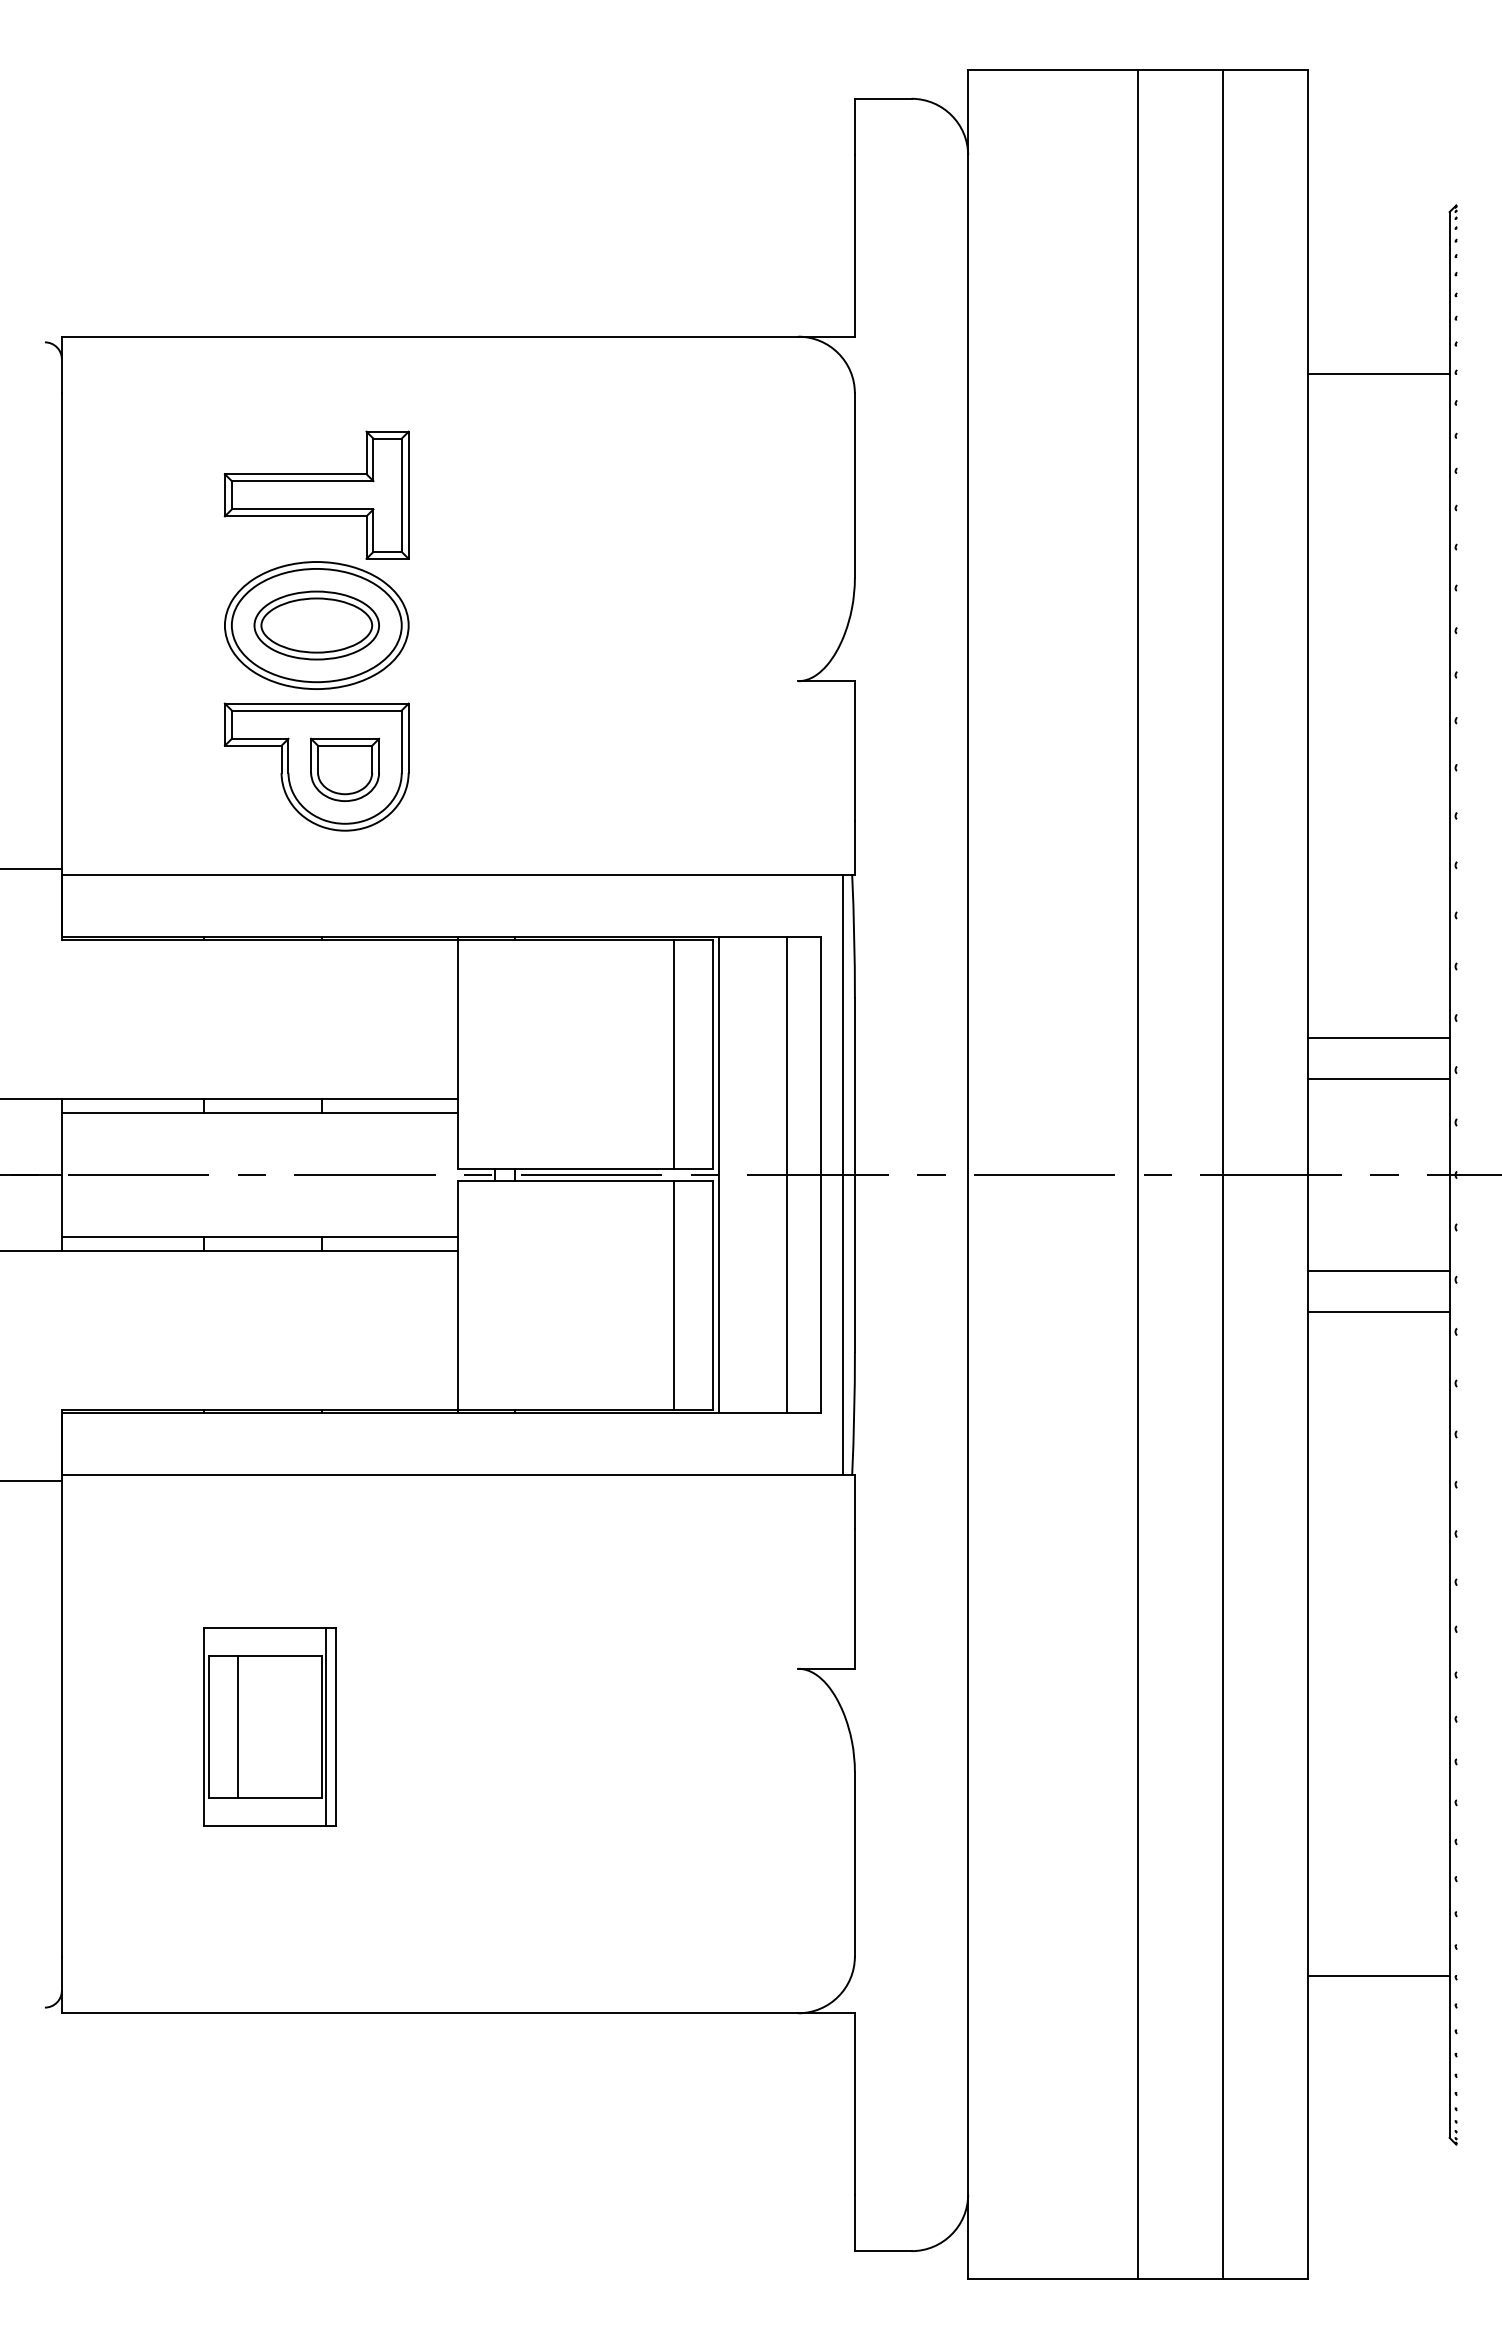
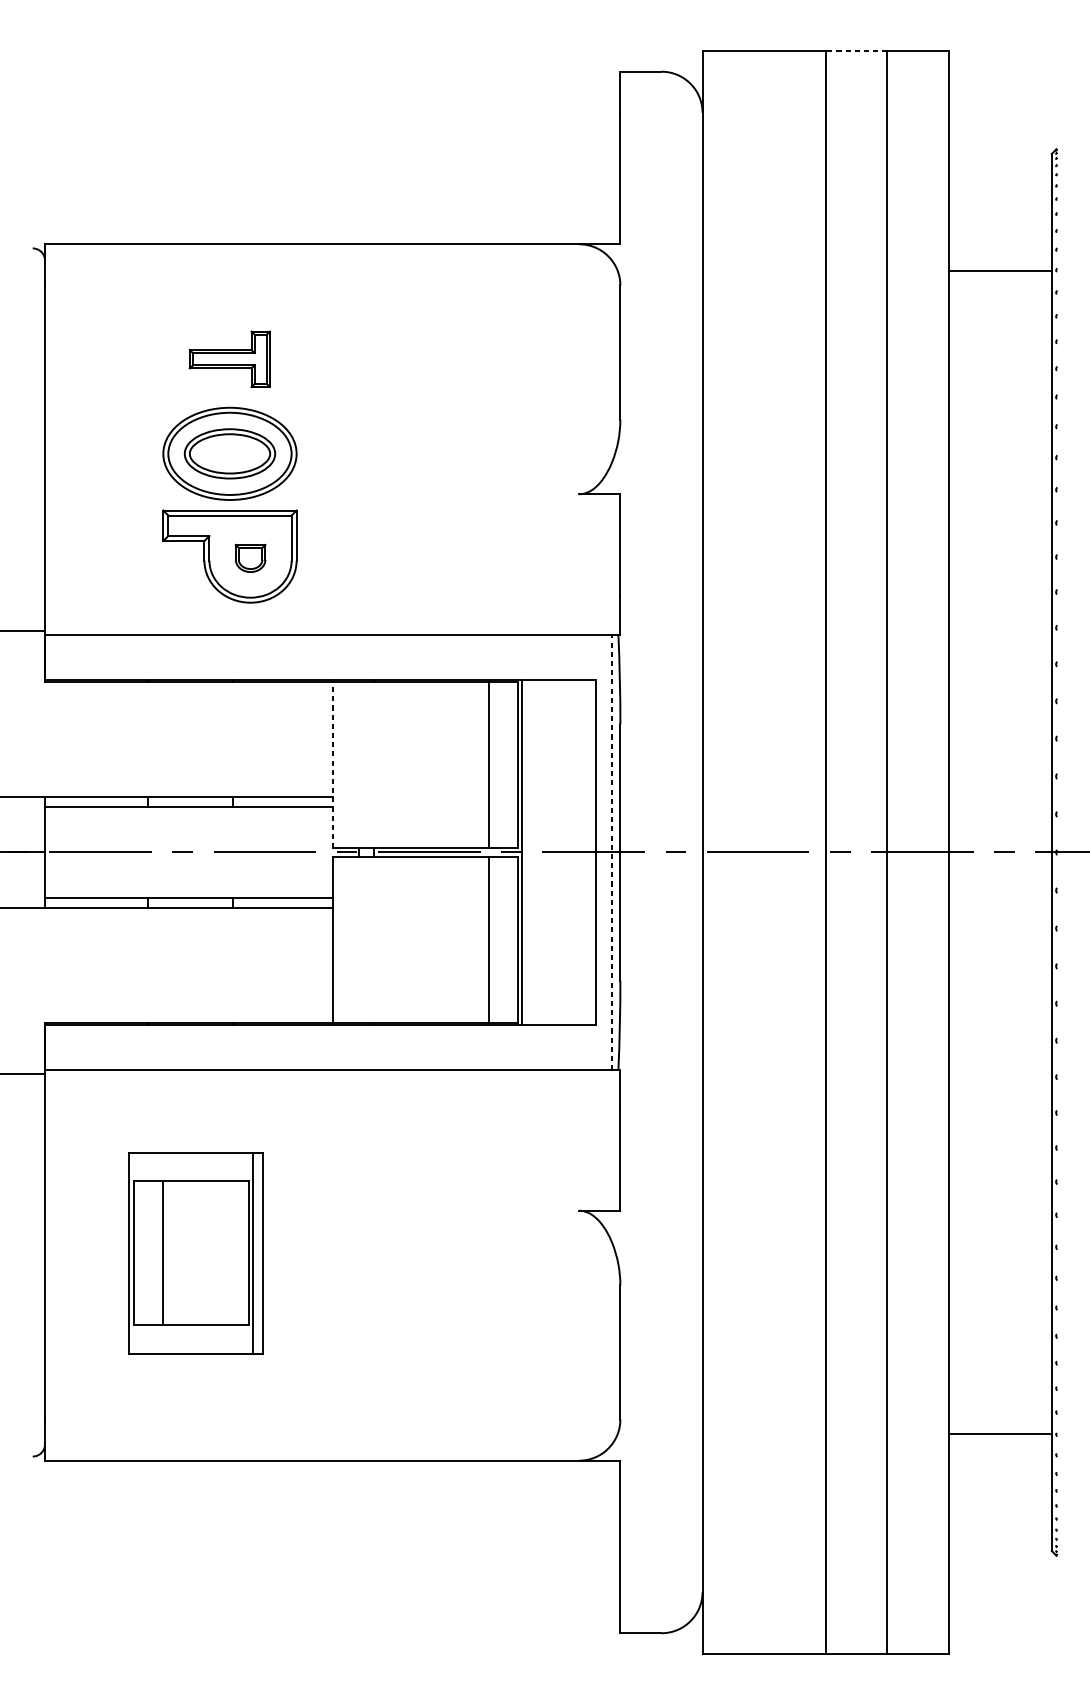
line: (1180, 70) -> (856, 51), solid -> dashed
part: (316, 494) -> (229, 358), size x0.6
part: (345, 769) -> (250, 558), size x0.6
line: (1378, 1038) -> (1000, 753), removed
line: (458, 1054) -> (332, 765), solid -> dashed
line: (1378, 1078) -> (1000, 782), removed
line: (786, 1174) -> (570, 852), removed
line: (843, 1174) -> (612, 852), solid -> dashed
line: (1378, 1271) -> (1000, 922), removed
line: (1378, 1311) -> (1000, 951), removed
part: (269, 1726) -> (195, 1252), size x1.4

